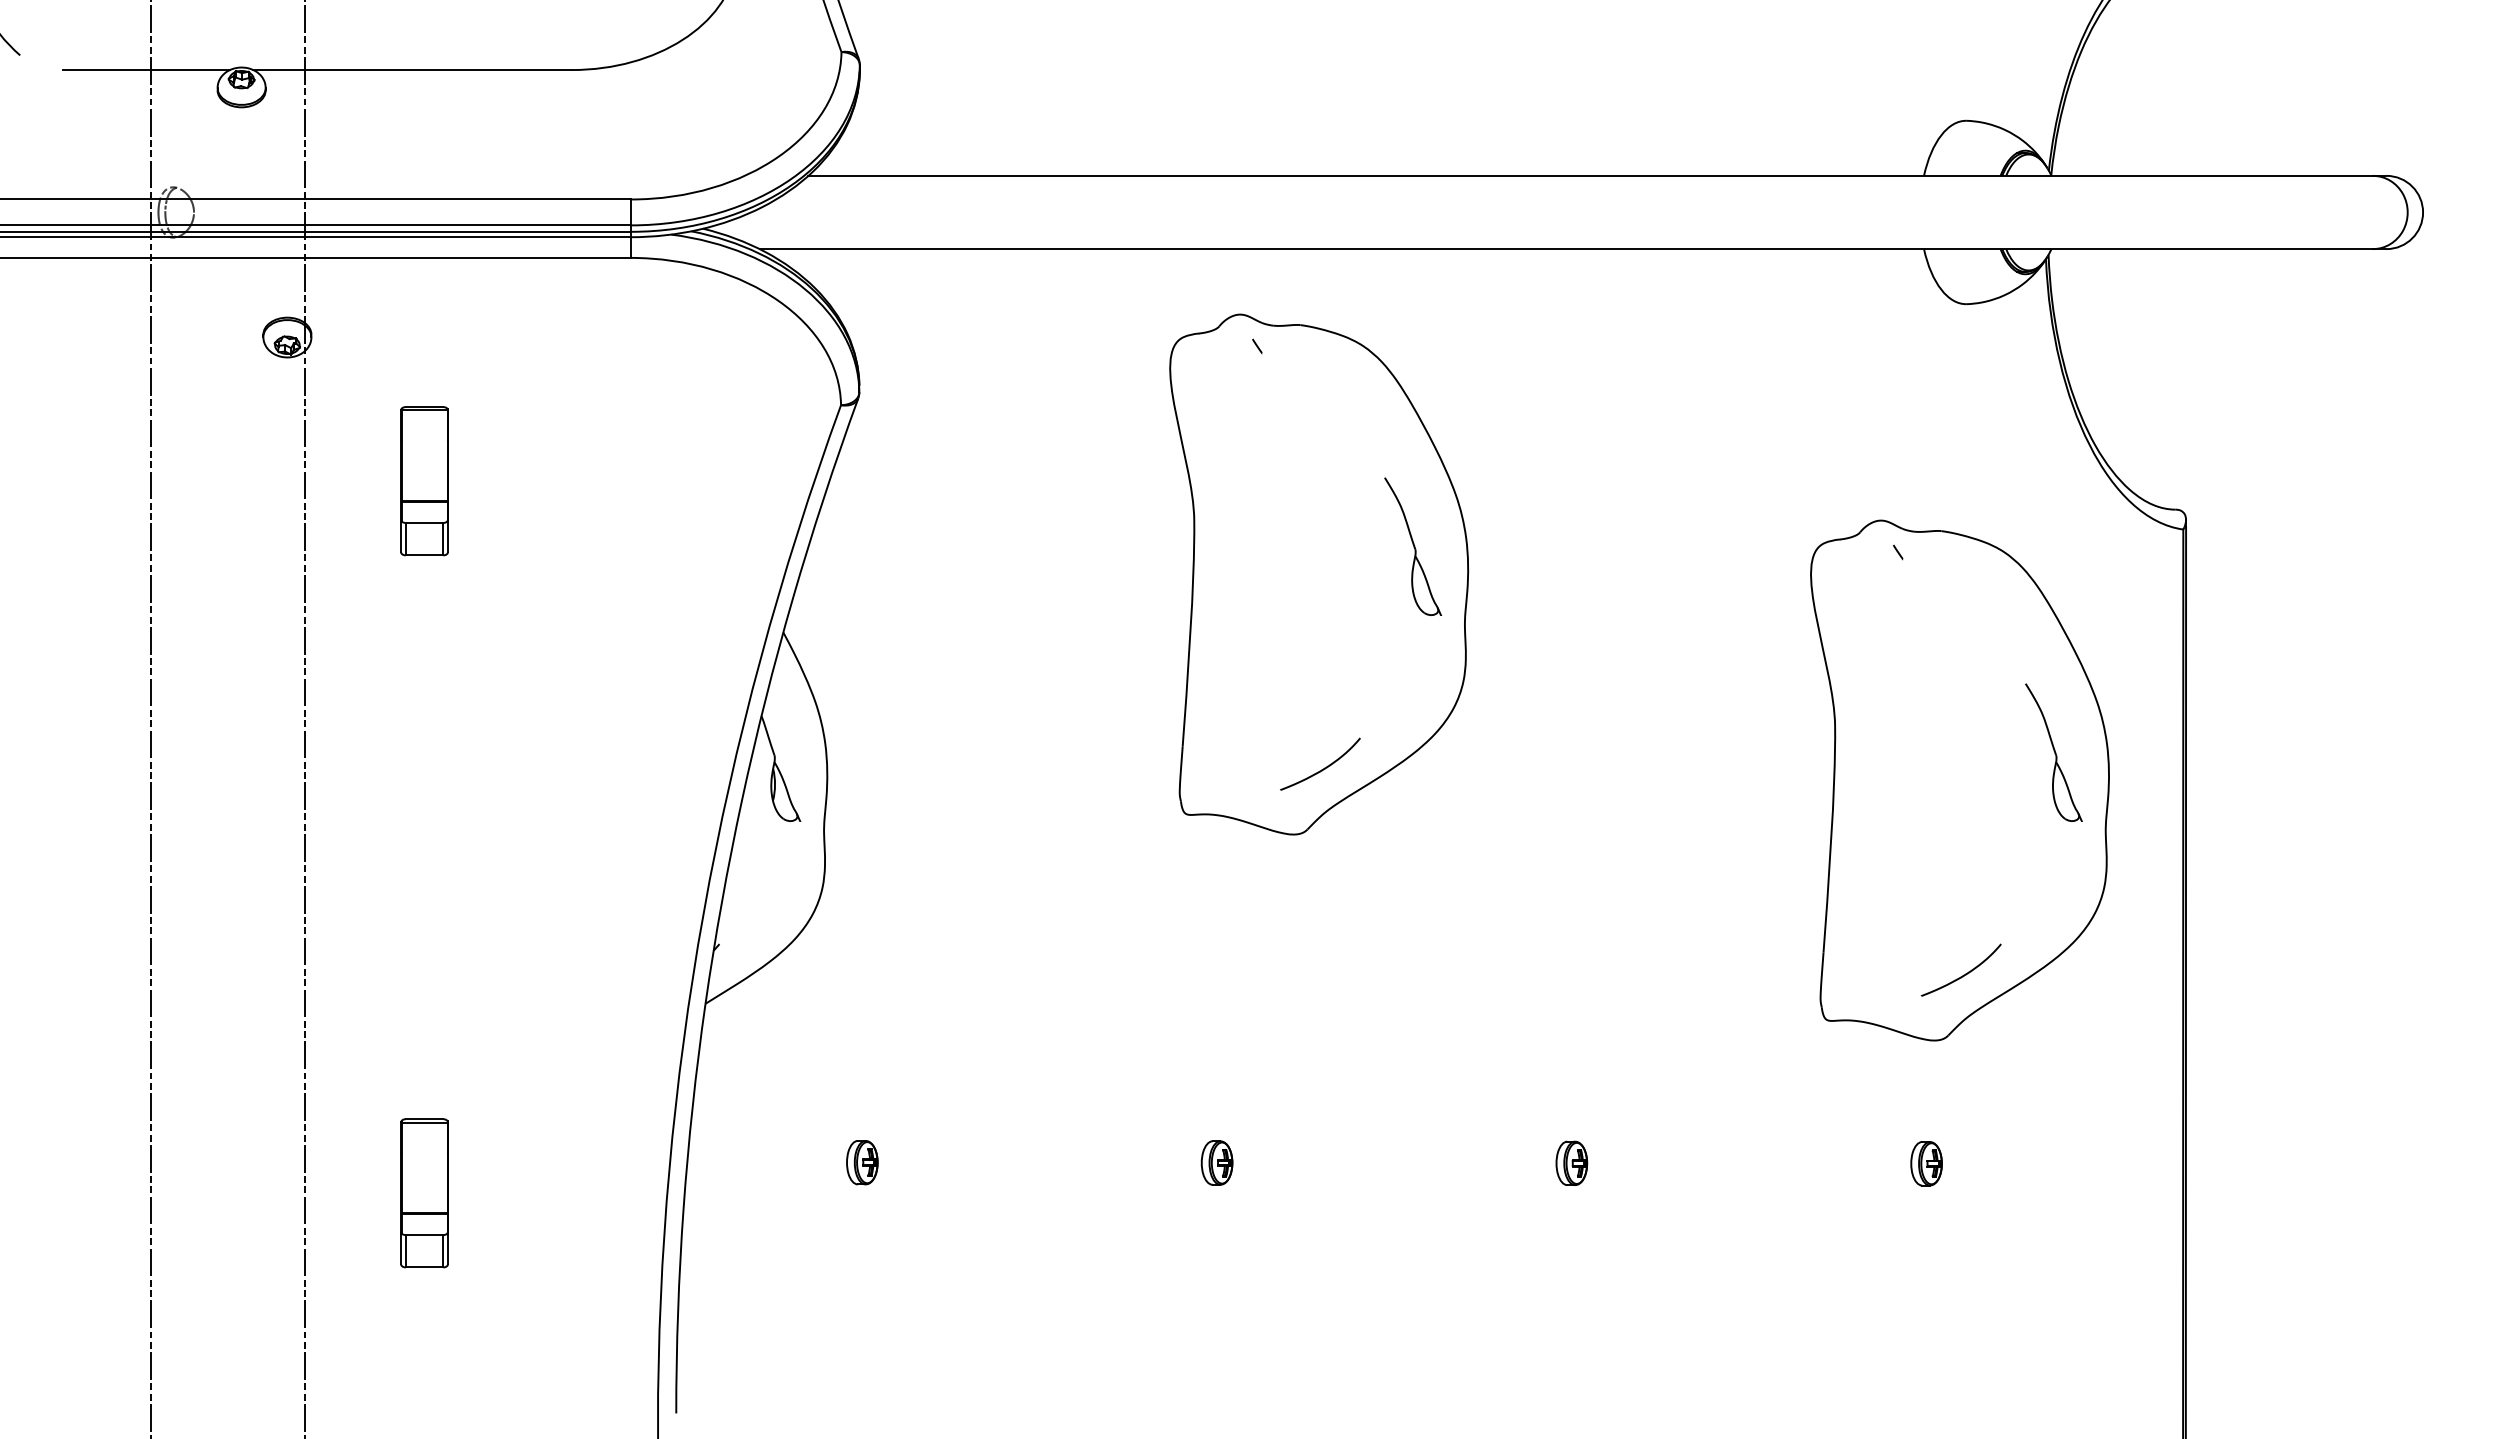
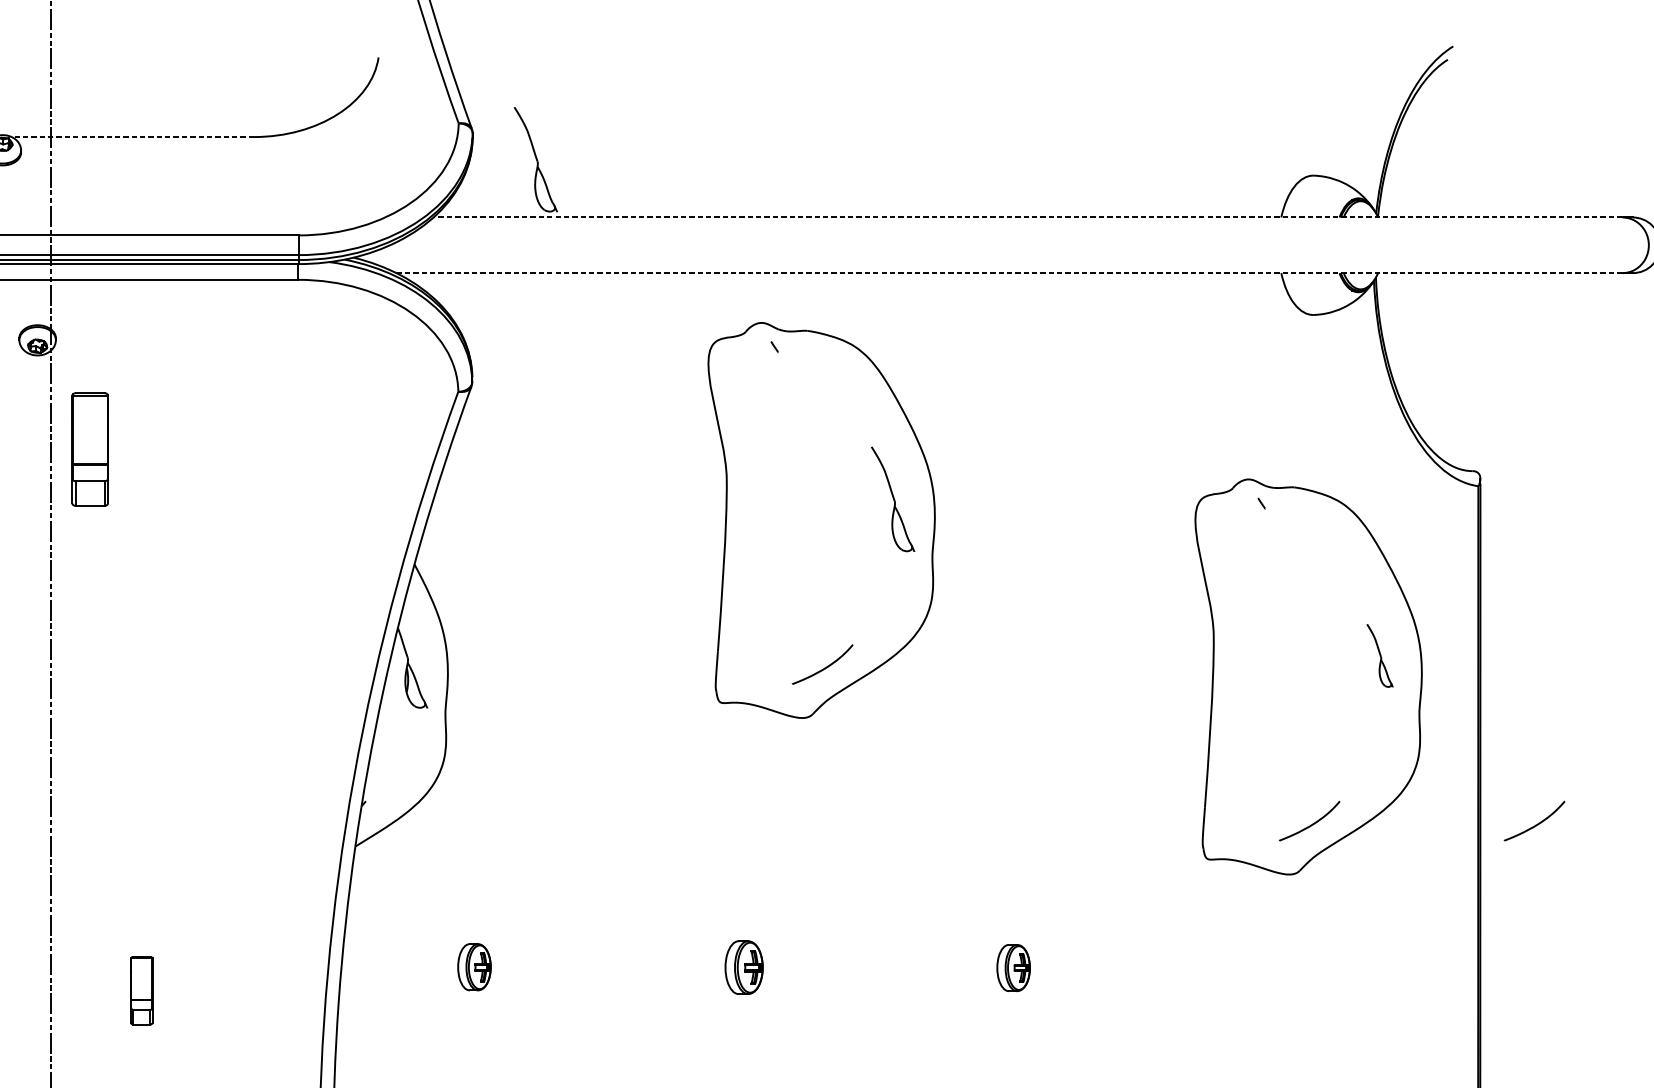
line: (412, 70) -> (132, 137), solid -> dashed
part: (943, 99) -> (536, 159), added
line: (1590, 175) -> (1027, 217), solid -> dashed
line: (1566, 249) -> (1009, 273), solid -> dashed
part: (424, 481) -> (90, 449), moved
part: (2053, 752) -> (1379, 655), size x0.6
curve: (2259, 974) -> (1536, 824), added
part: (862, 1162) -> (474, 967), size x1.4
part: (1216, 1162) -> (743, 967), size x1.6
part: (1571, 1162) -> (1013, 967), size x1.4
part: (1926, 1163) -> (1283, 967), removed
part: (424, 1193) -> (141, 990), size x0.6

